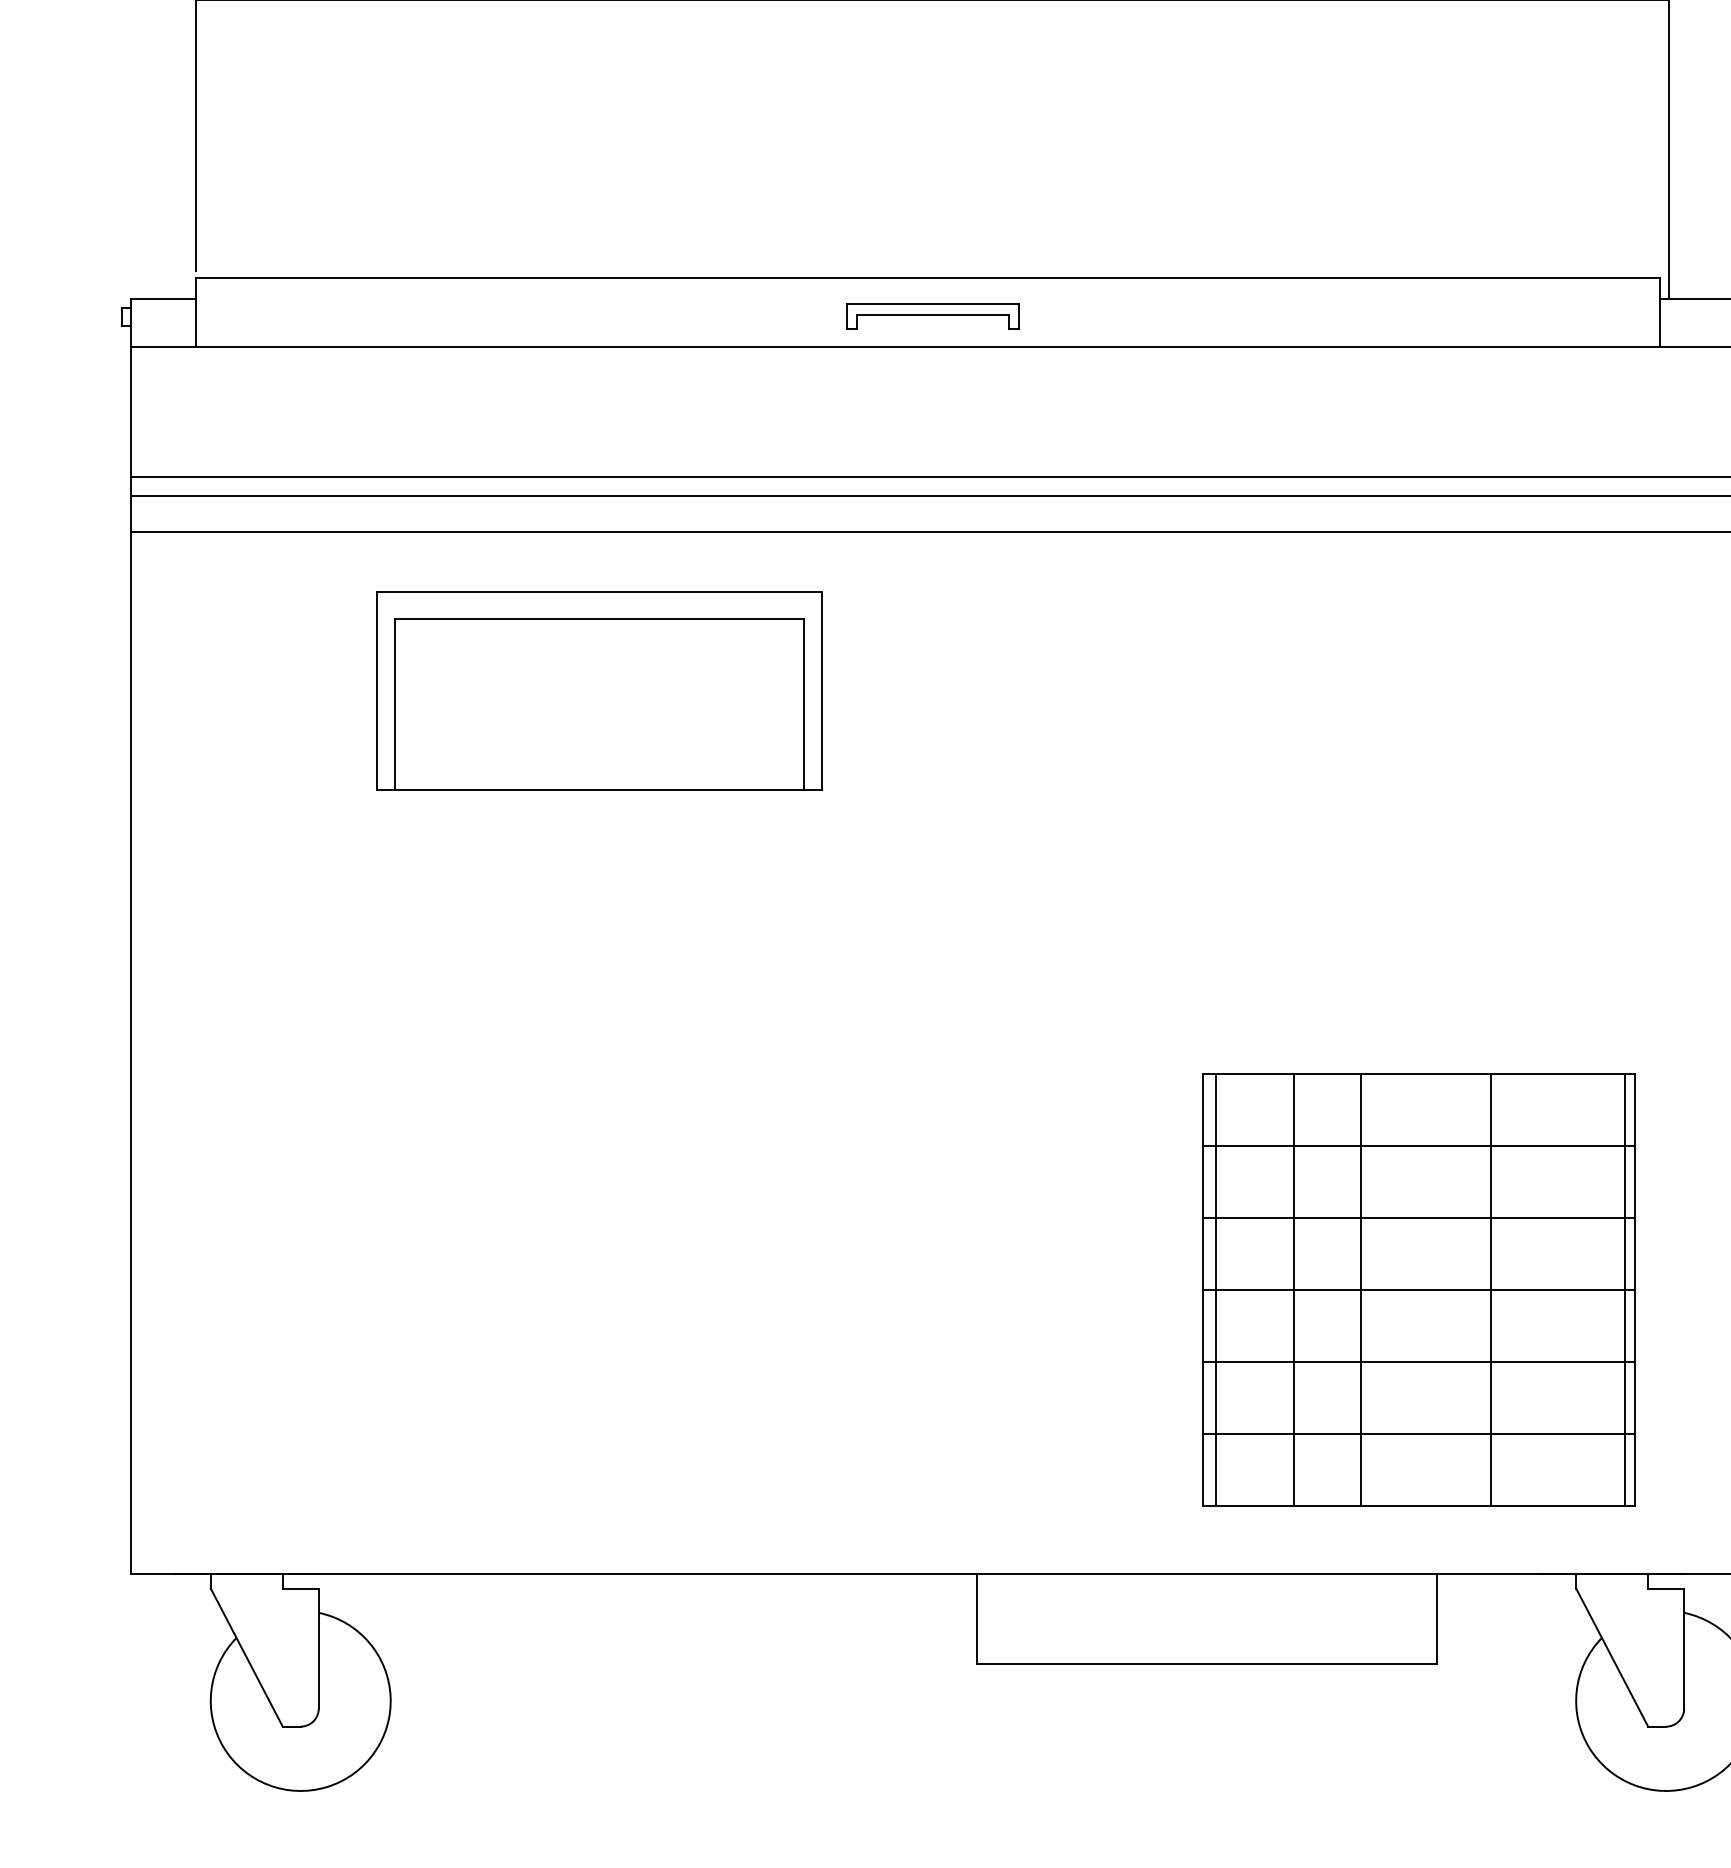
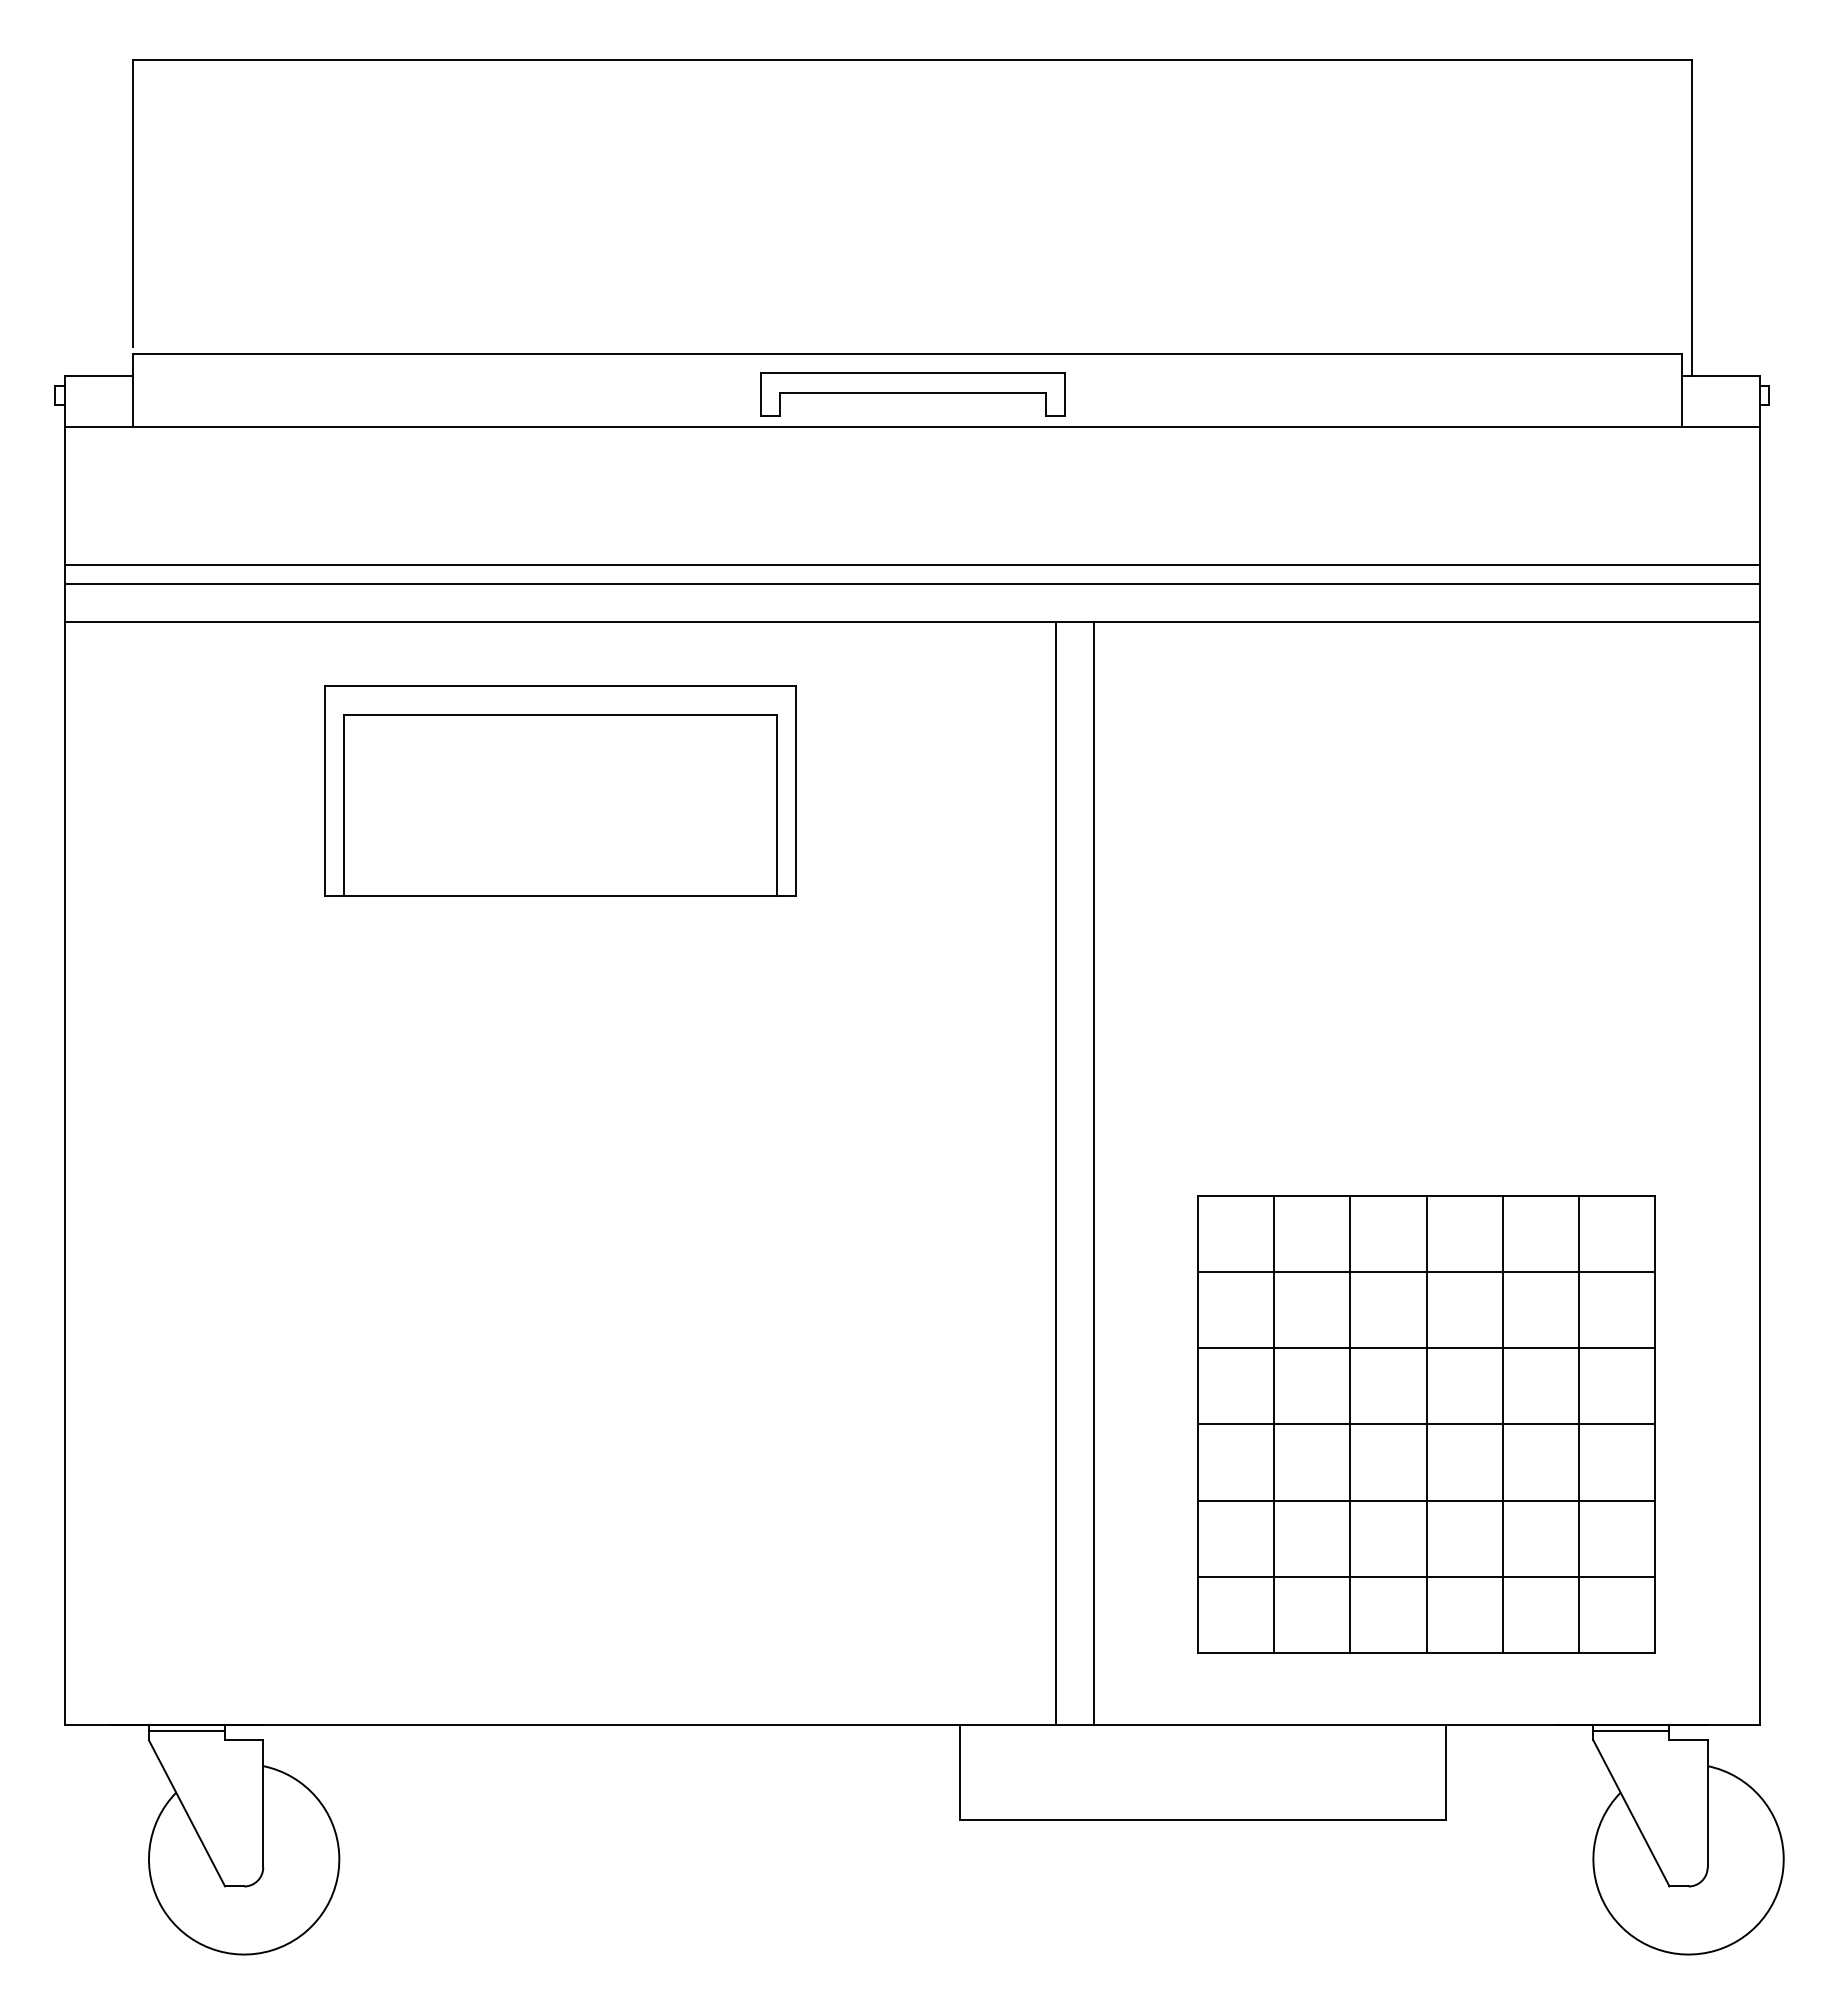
part: (932, 316) -> (912, 394), size x1.67
line: (1067, 1052) -> (1055, 1173), added
line: (1103, 1052) -> (1093, 1173), added
line: (1216, 1288) -> (1274, 1423), moved
line: (1293, 1288) -> (1350, 1423), moved
line: (1360, 1288) -> (1426, 1423), moved
line: (1625, 1288) -> (1579, 1423), moved
line: (246, 1580) -> (186, 1731), added
line: (1612, 1580) -> (1631, 1731), added

